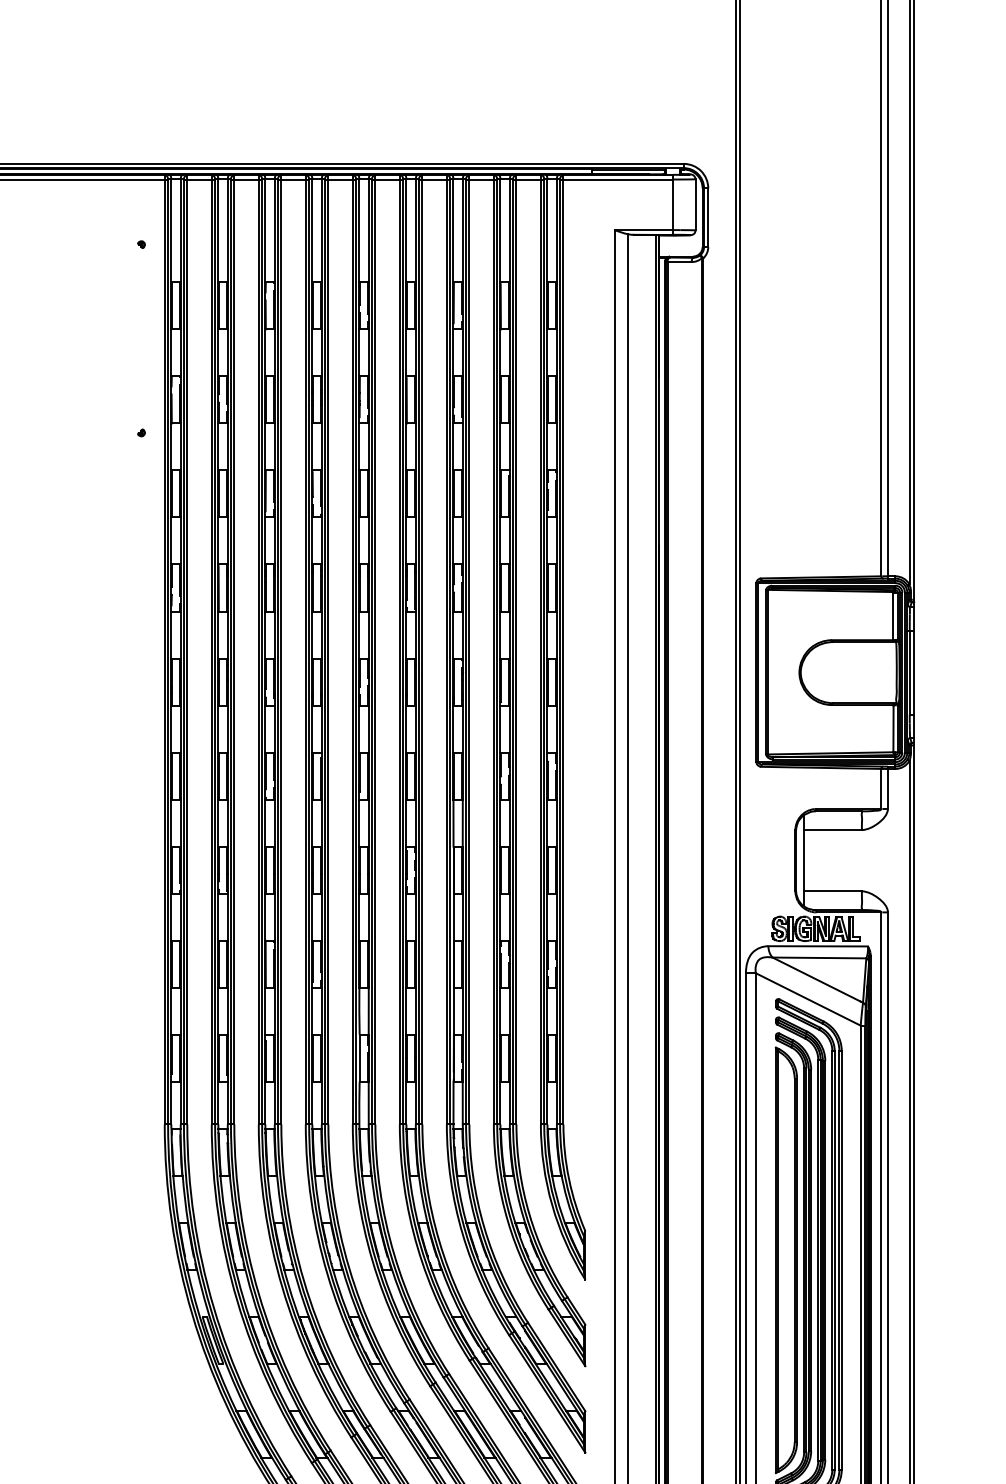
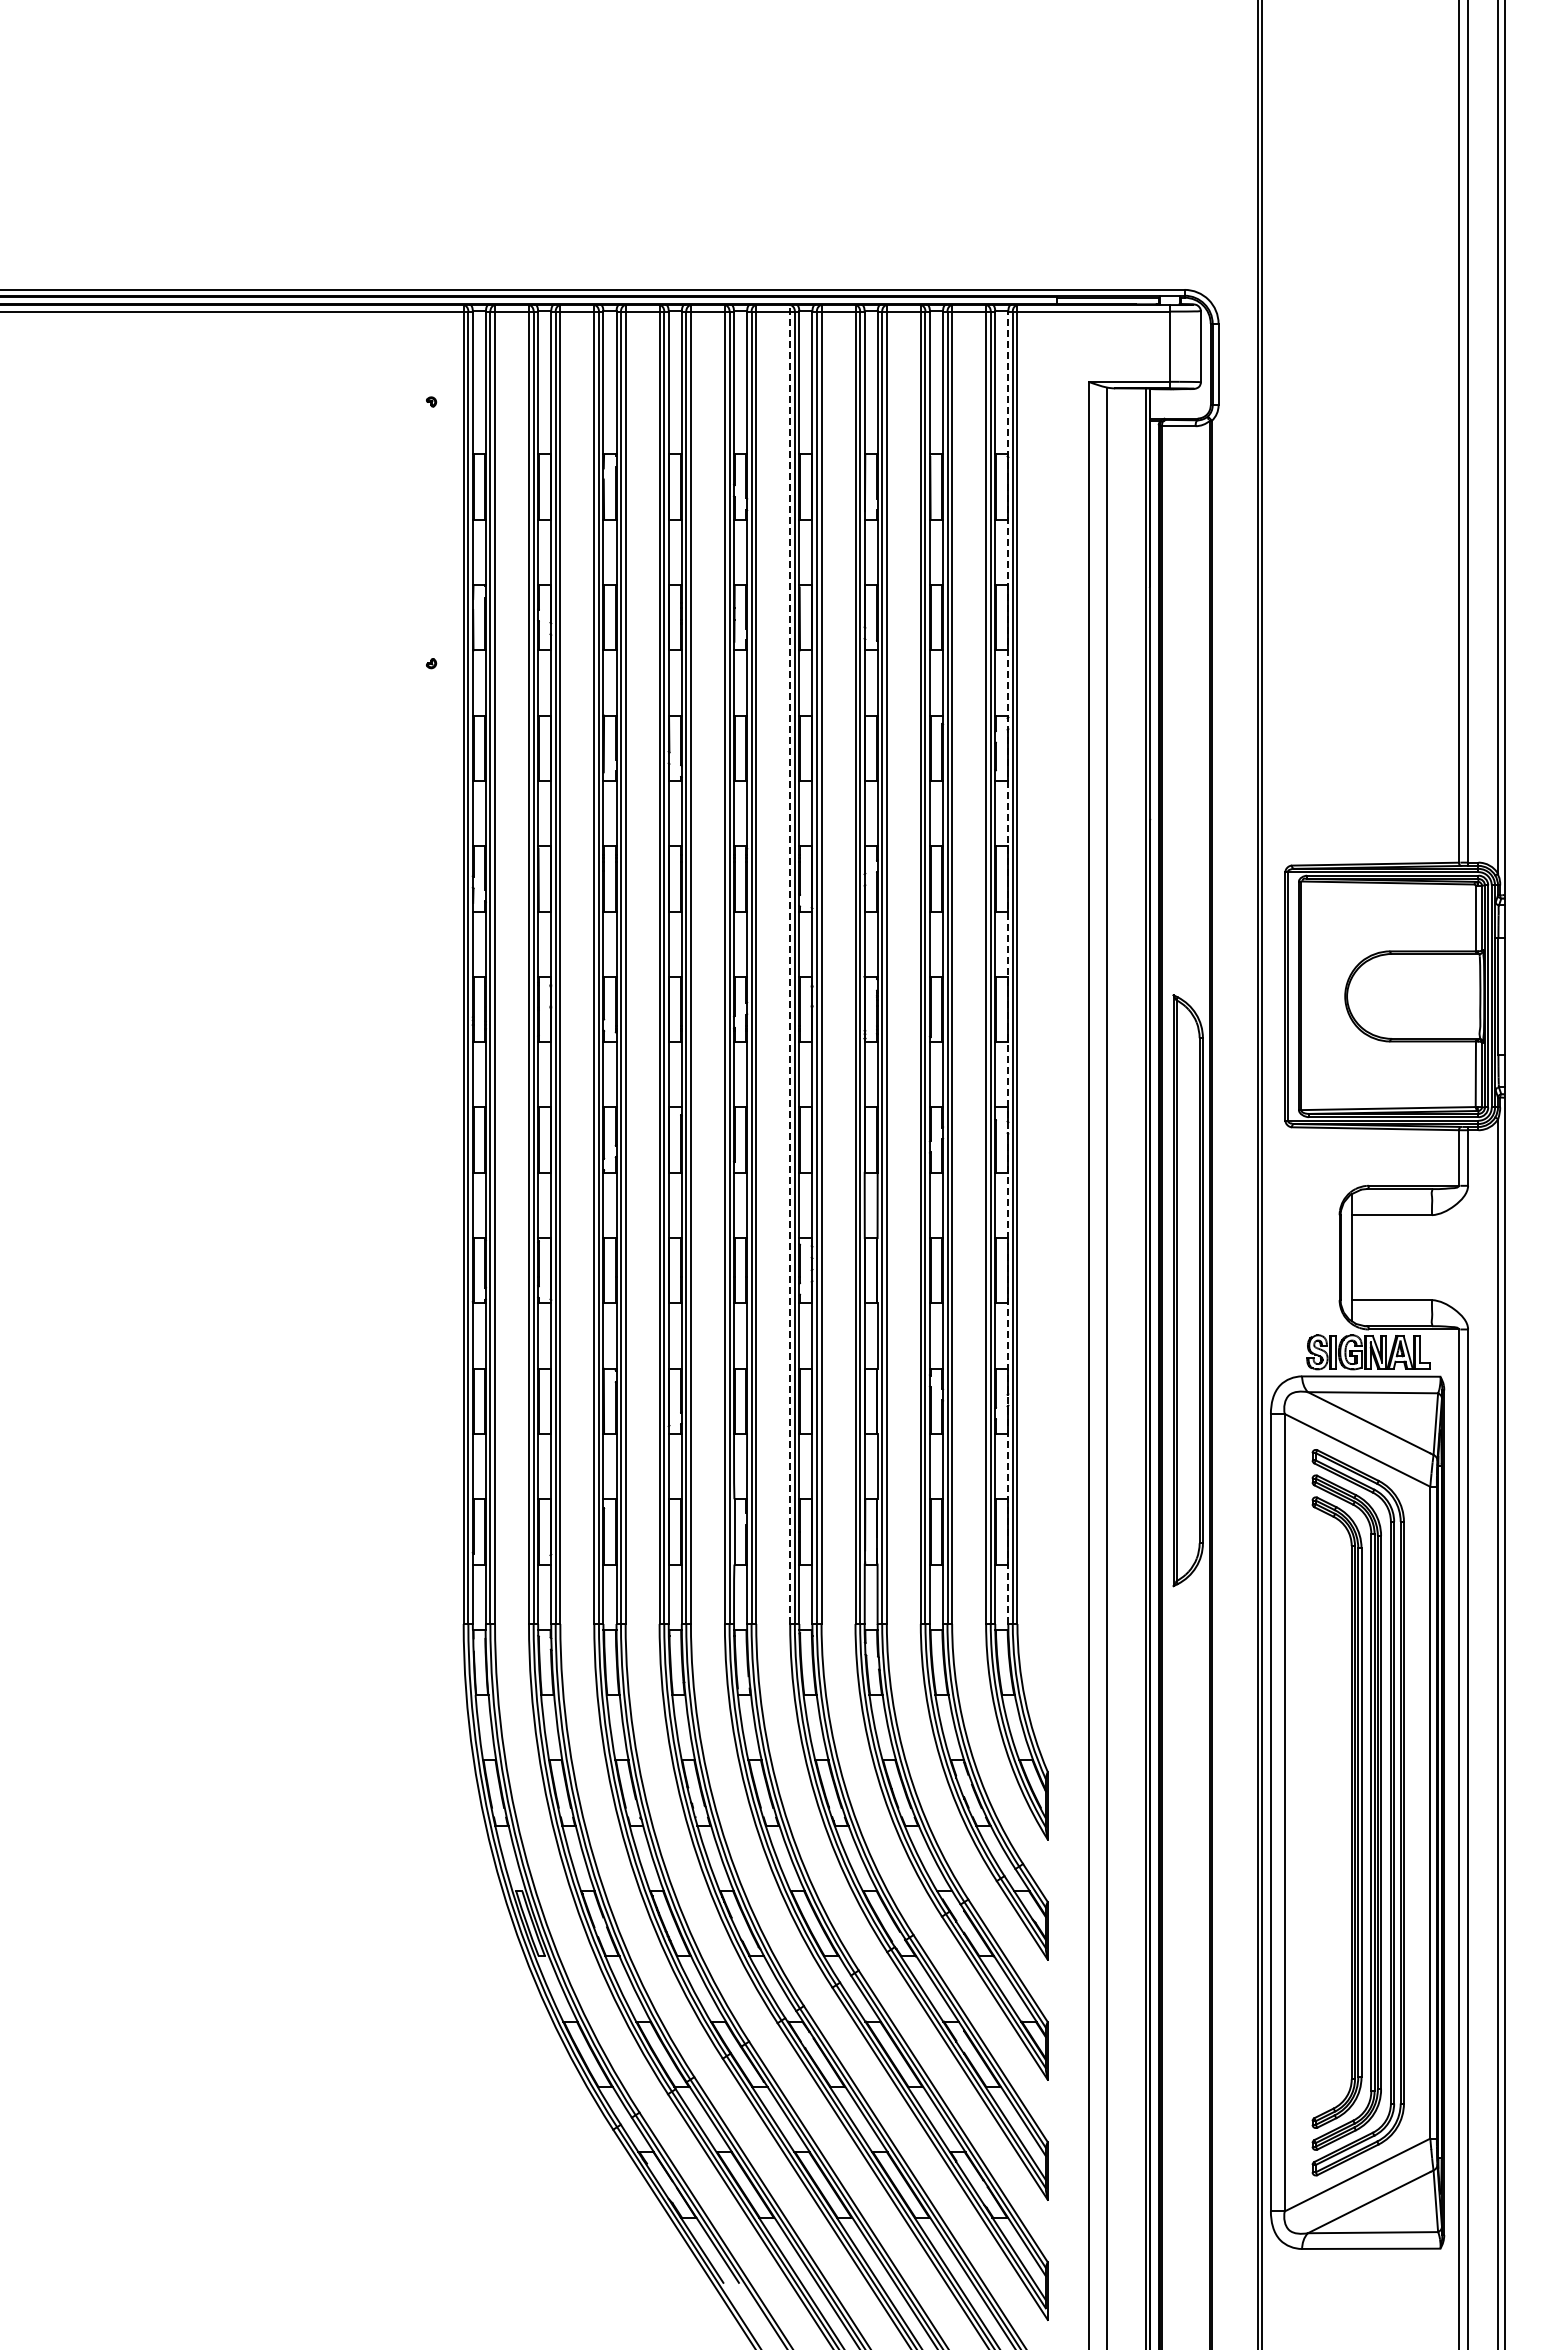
line: (400, 649) -> (790, 964), solid -> dashed
line: (557, 651) -> (1008, 967), solid -> dashed
part: (785, 1260) -> (1187, 1290), moved

